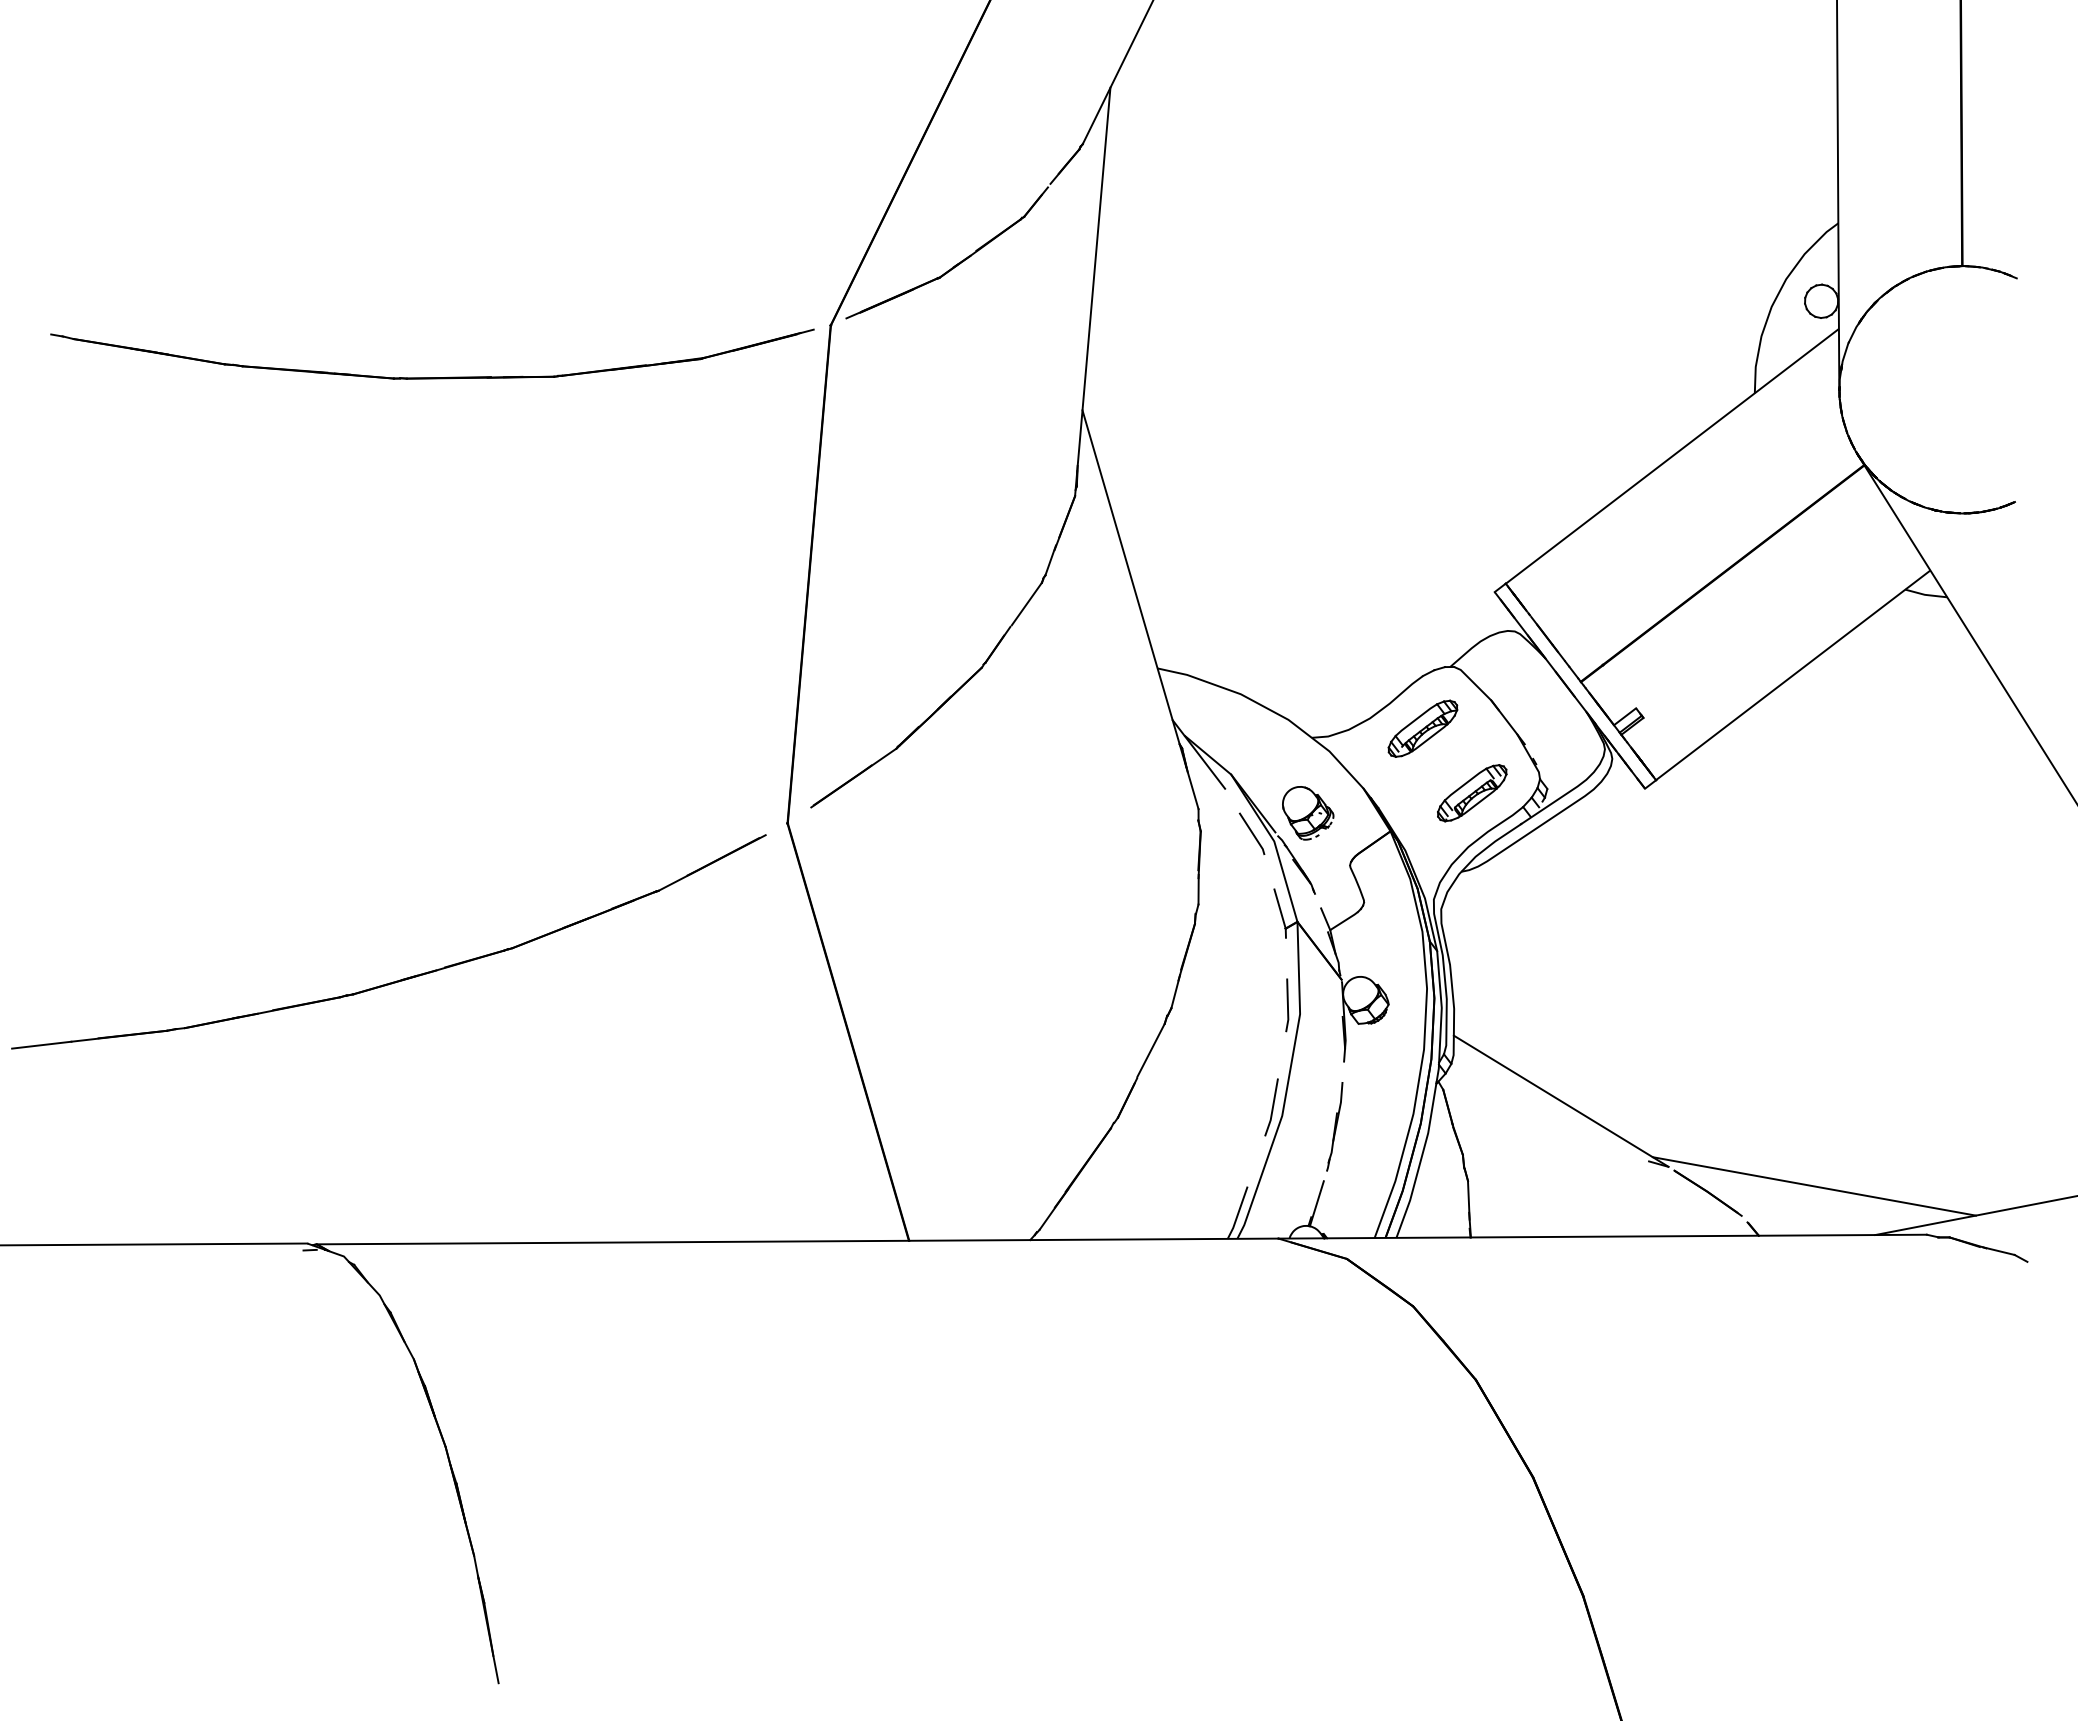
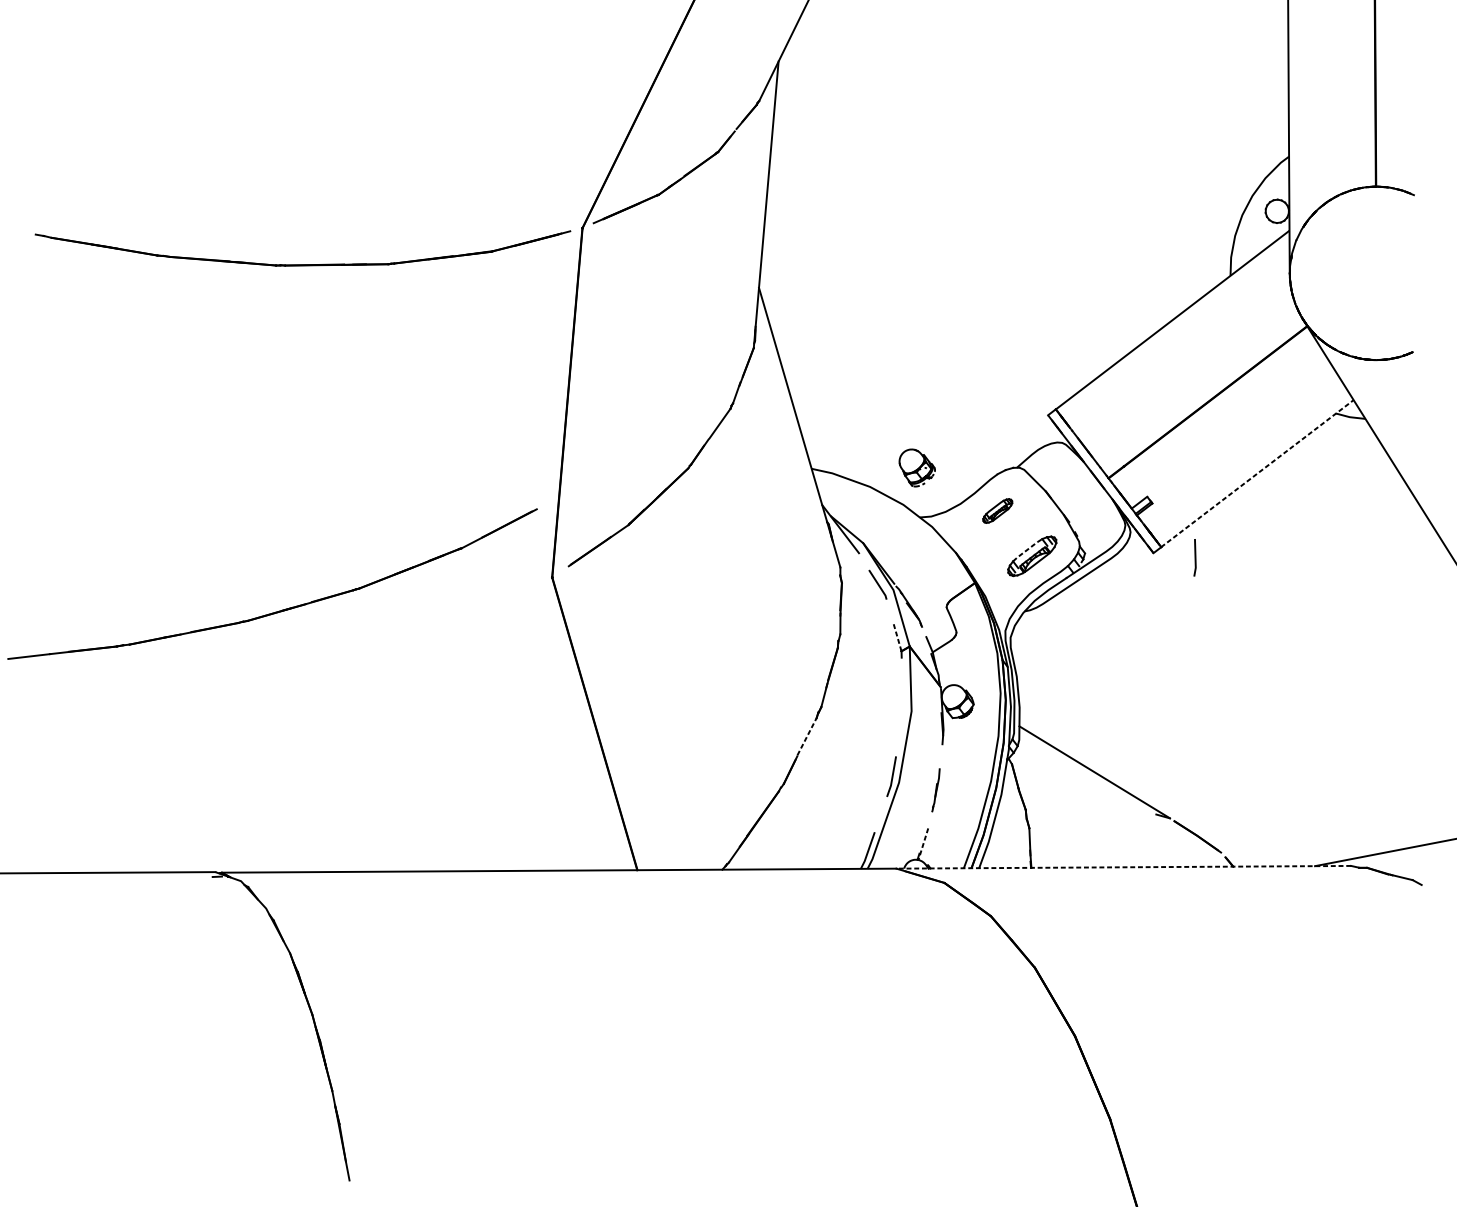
line: (1792, 675) -> (1256, 473), solid -> dashed
part: (1422, 728) -> (997, 510), size x0.6
line: (1465, 783) -> (1027, 549), solid -> dashed
part: (1308, 813) -> (917, 468), moved
line: (1279, 908) -> (897, 637), solid -> dashed
part: (396, 980) -> (277, 611), moved
line: (1287, 1005) -> (1195, 557), moved
line: (1151, 1050) -> (807, 736), solid -> dashed
part: (1334, 1126) -> (935, 790), size x0.7
line: (1813, 1186) -> (1271, 832), removed
line: (1316, 1203) -> (923, 844), solid -> dashed
line: (1602, 1236) -> (1123, 867), solid -> dashed

